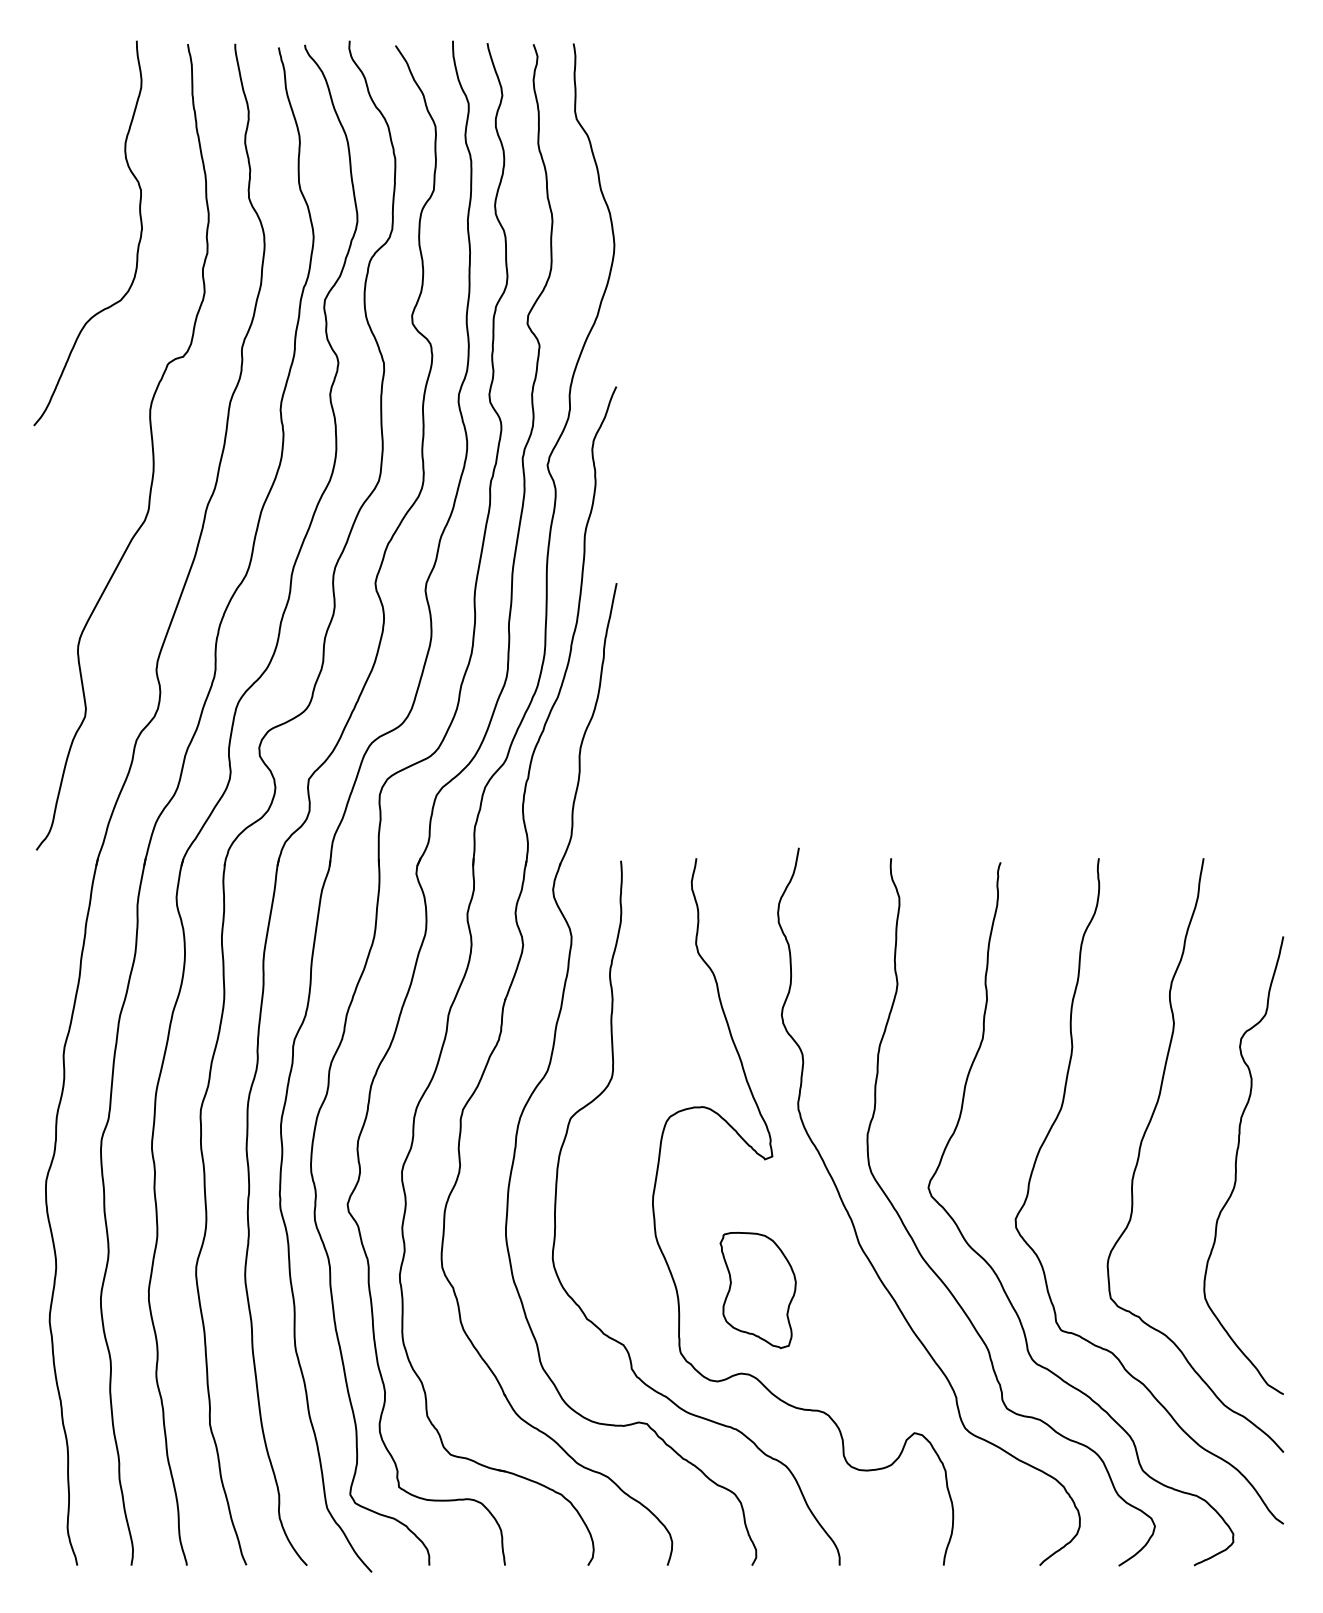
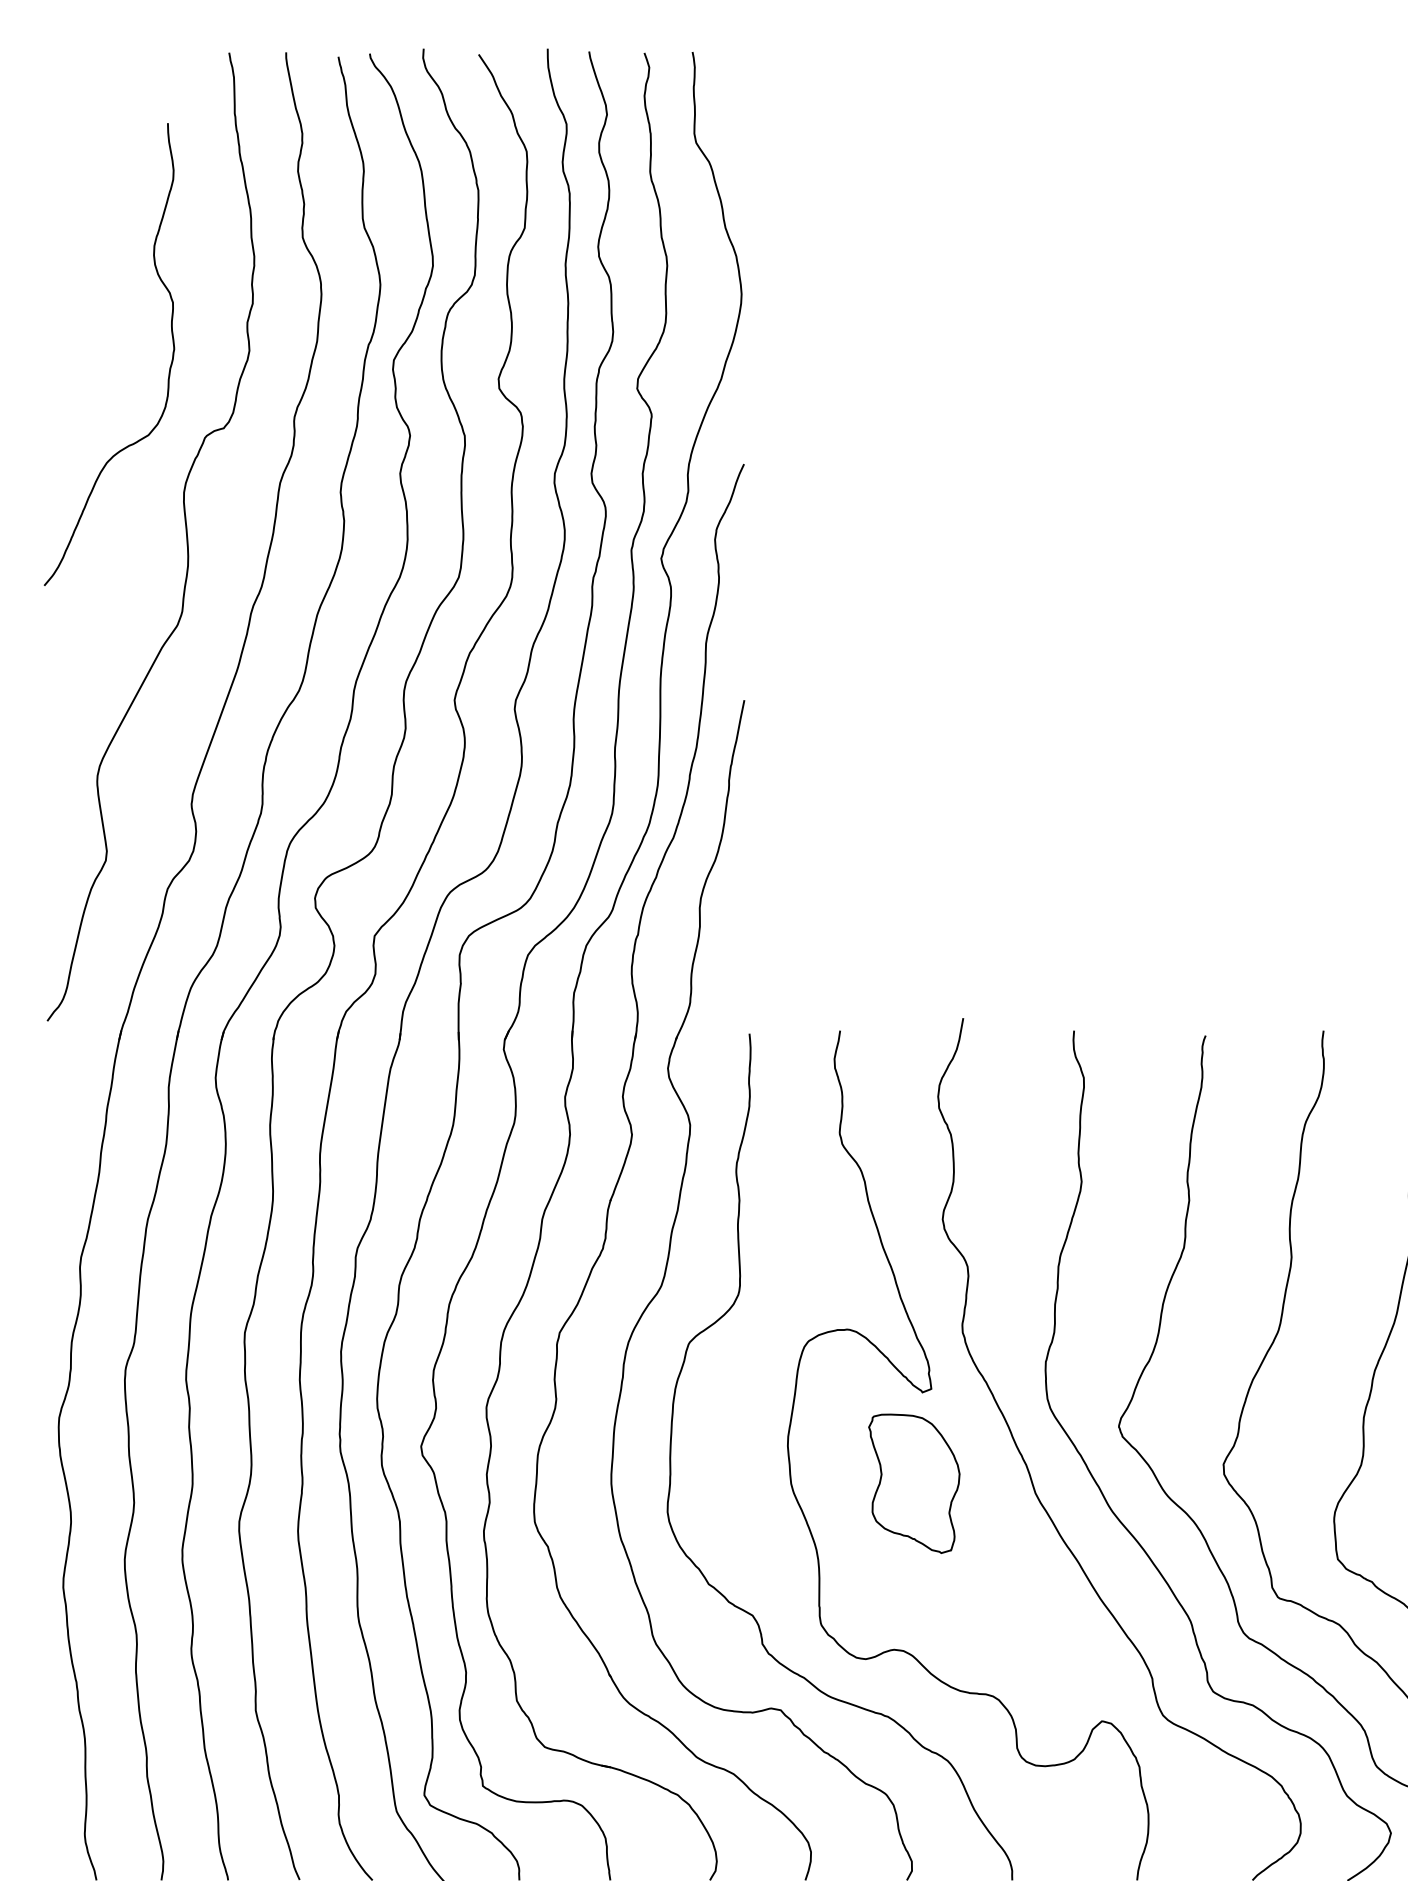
curve: (137, 245) -> (168, 369), moved
part: (757, 1290) -> (913, 1483), moved

